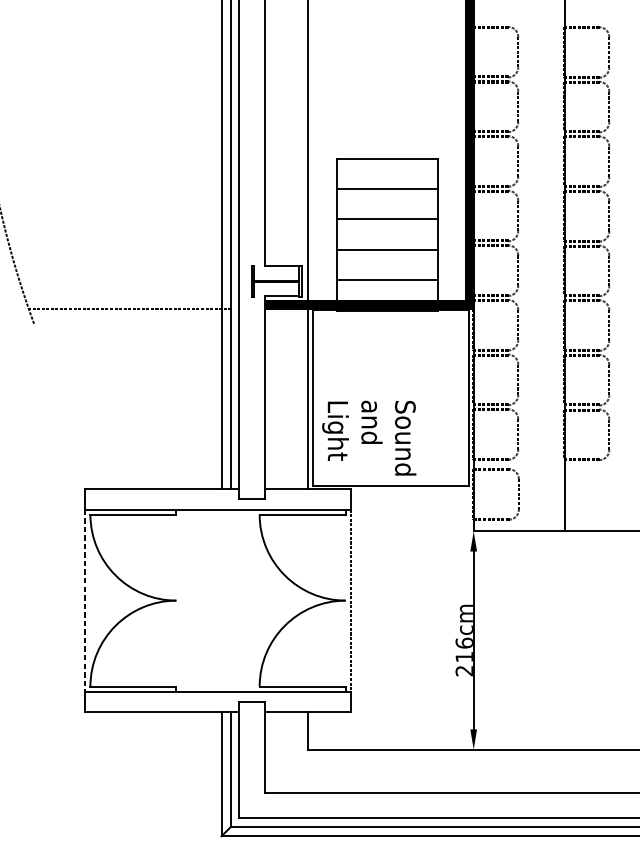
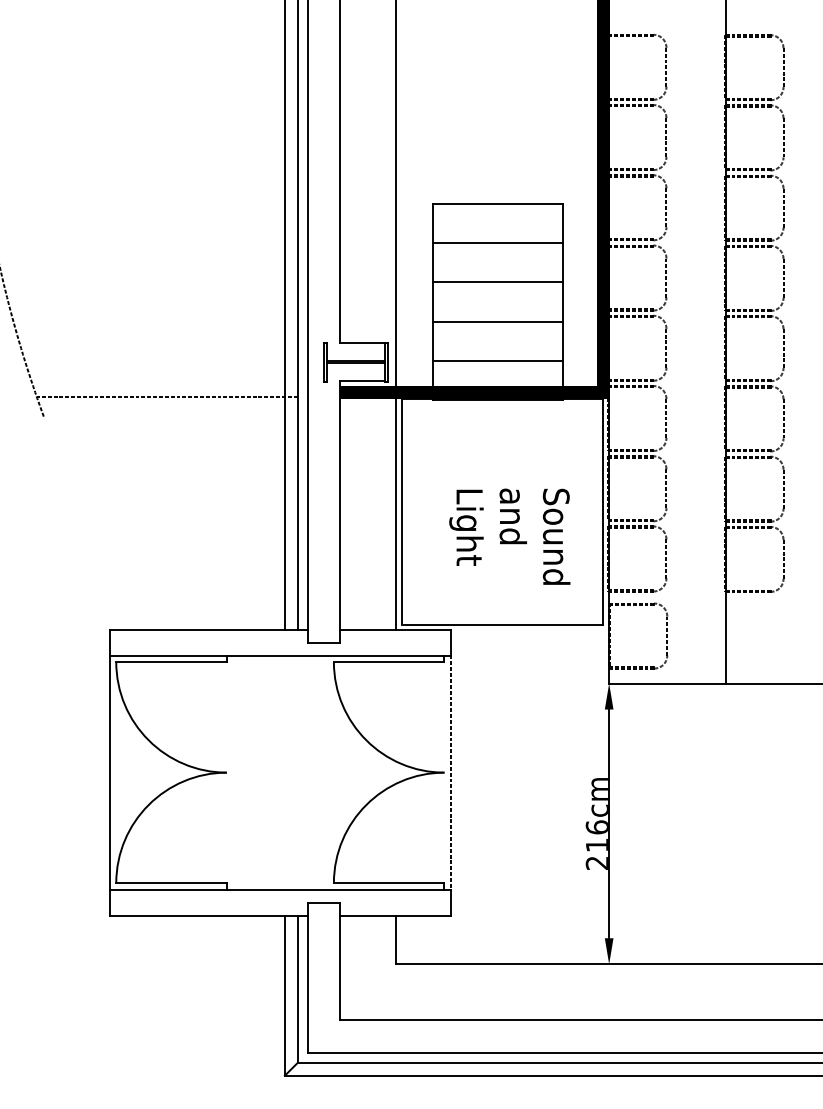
text: (368, 437) -> (509, 536), moved
line: (85, 601) -> (109, 773), dashed -> solid

